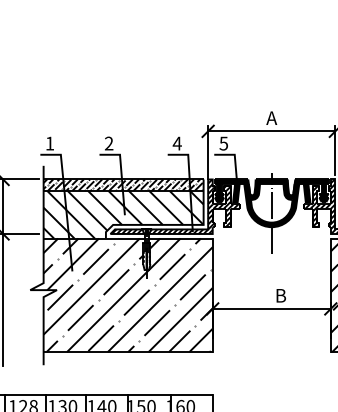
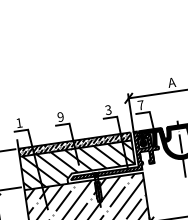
text: (108, 143) -> (60, 117), 2 -> 9
text: (176, 143) -> (107, 110), 4 -> 3
text: (223, 143) -> (140, 105), 5 -> 7

